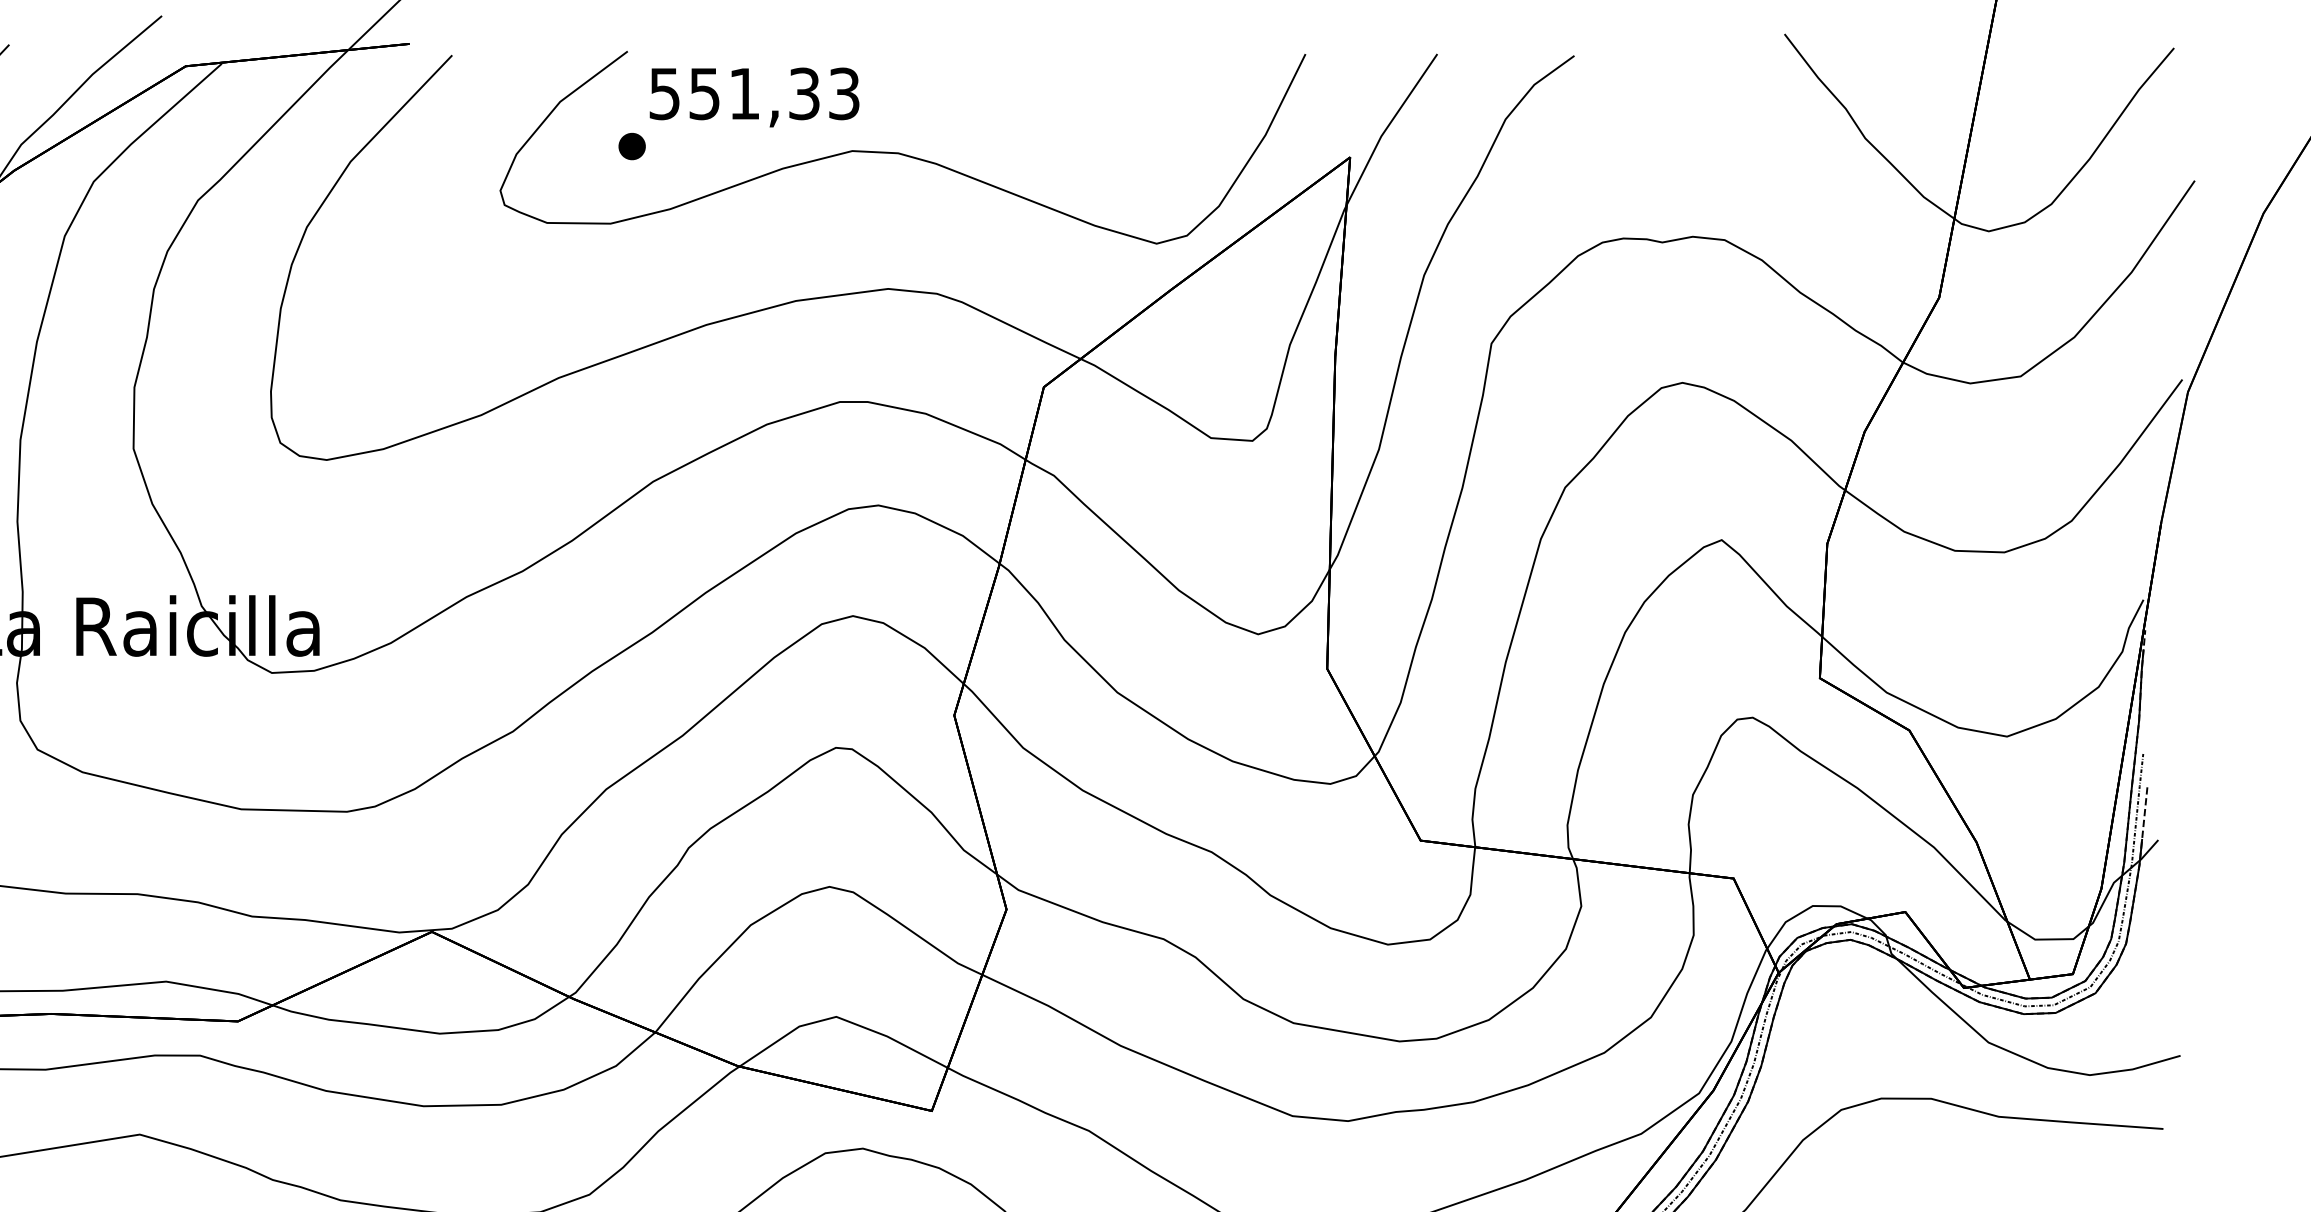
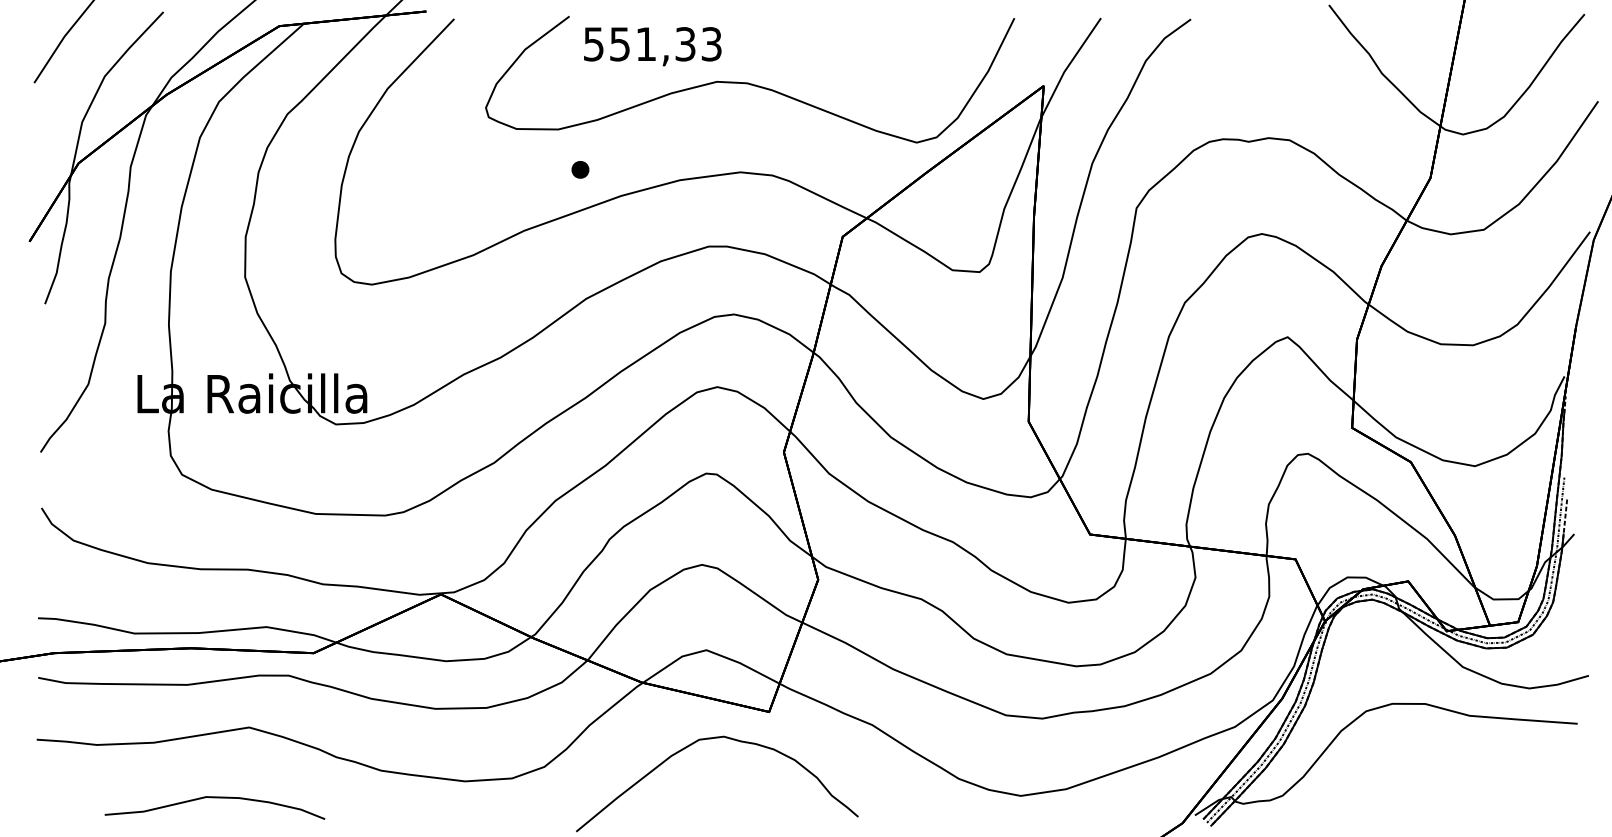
part: (632, 145) -> (580, 169), moved

